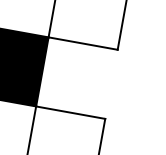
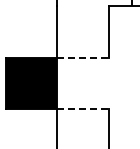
line: (82, 43) -> (82, 57), solid -> dashed
line: (70, 111) -> (82, 108), solid -> dashed

